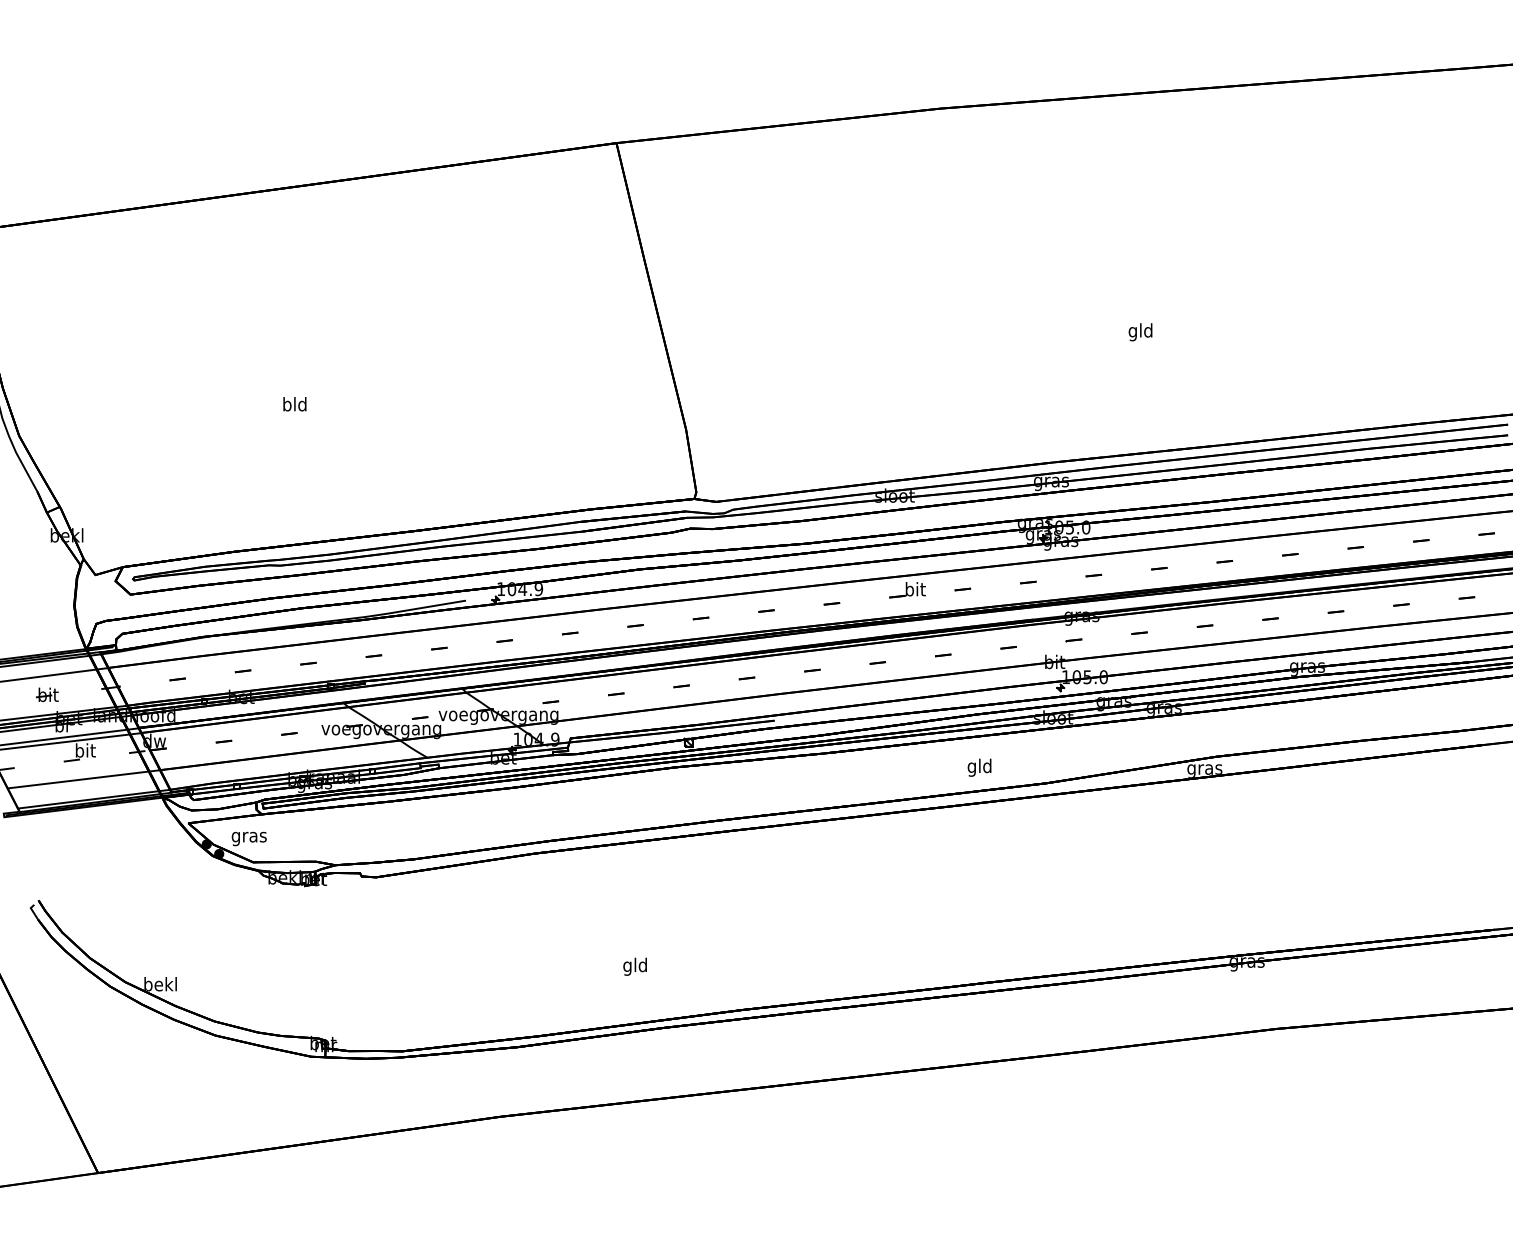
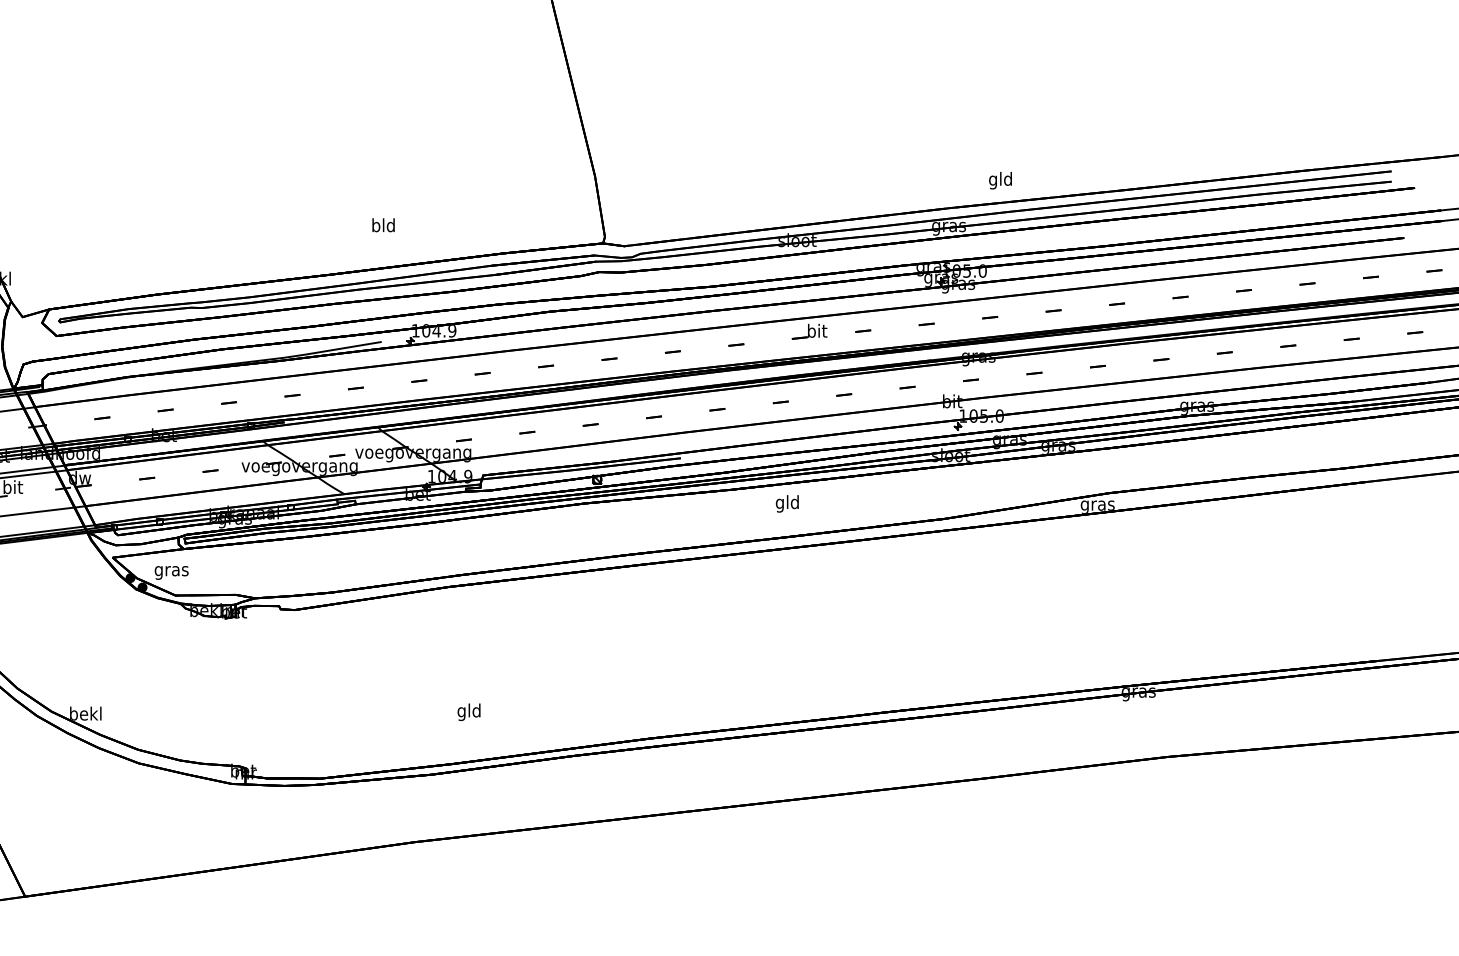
text: (1140, 332) -> (1000, 180), moved
text: (294, 404) -> (383, 225), moved
text: (979, 767) -> (787, 503), moved
text: (634, 966) -> (468, 711), moved

